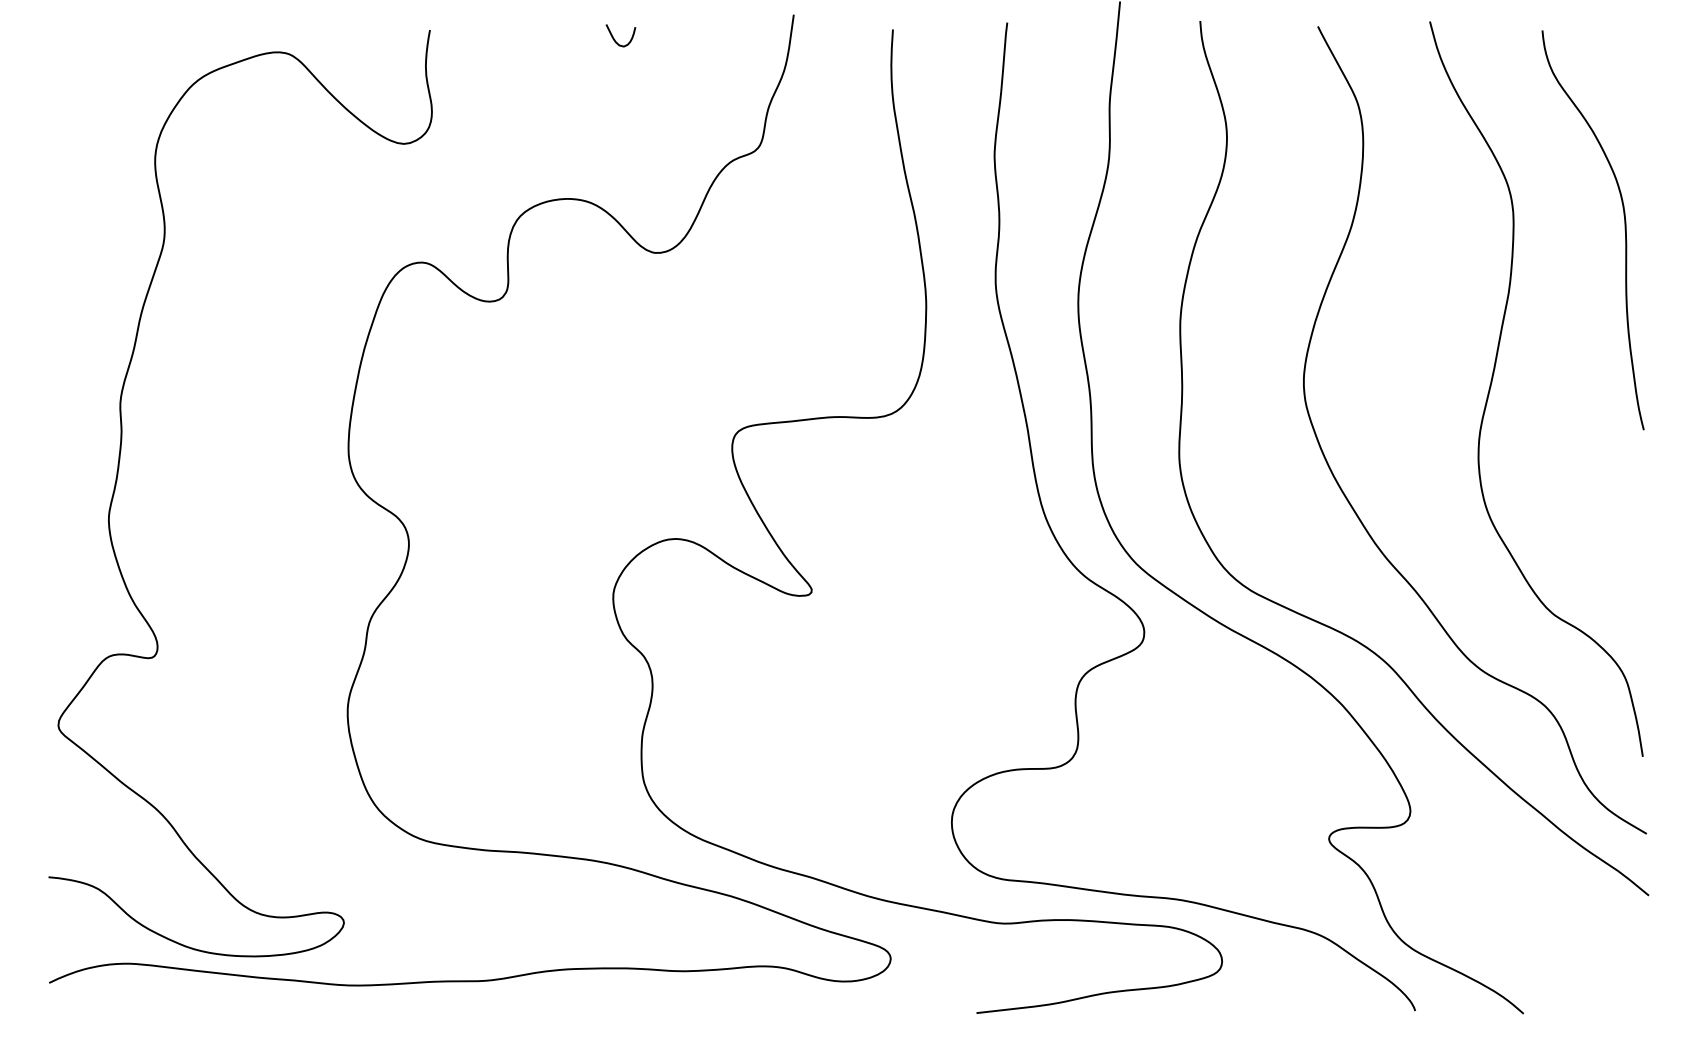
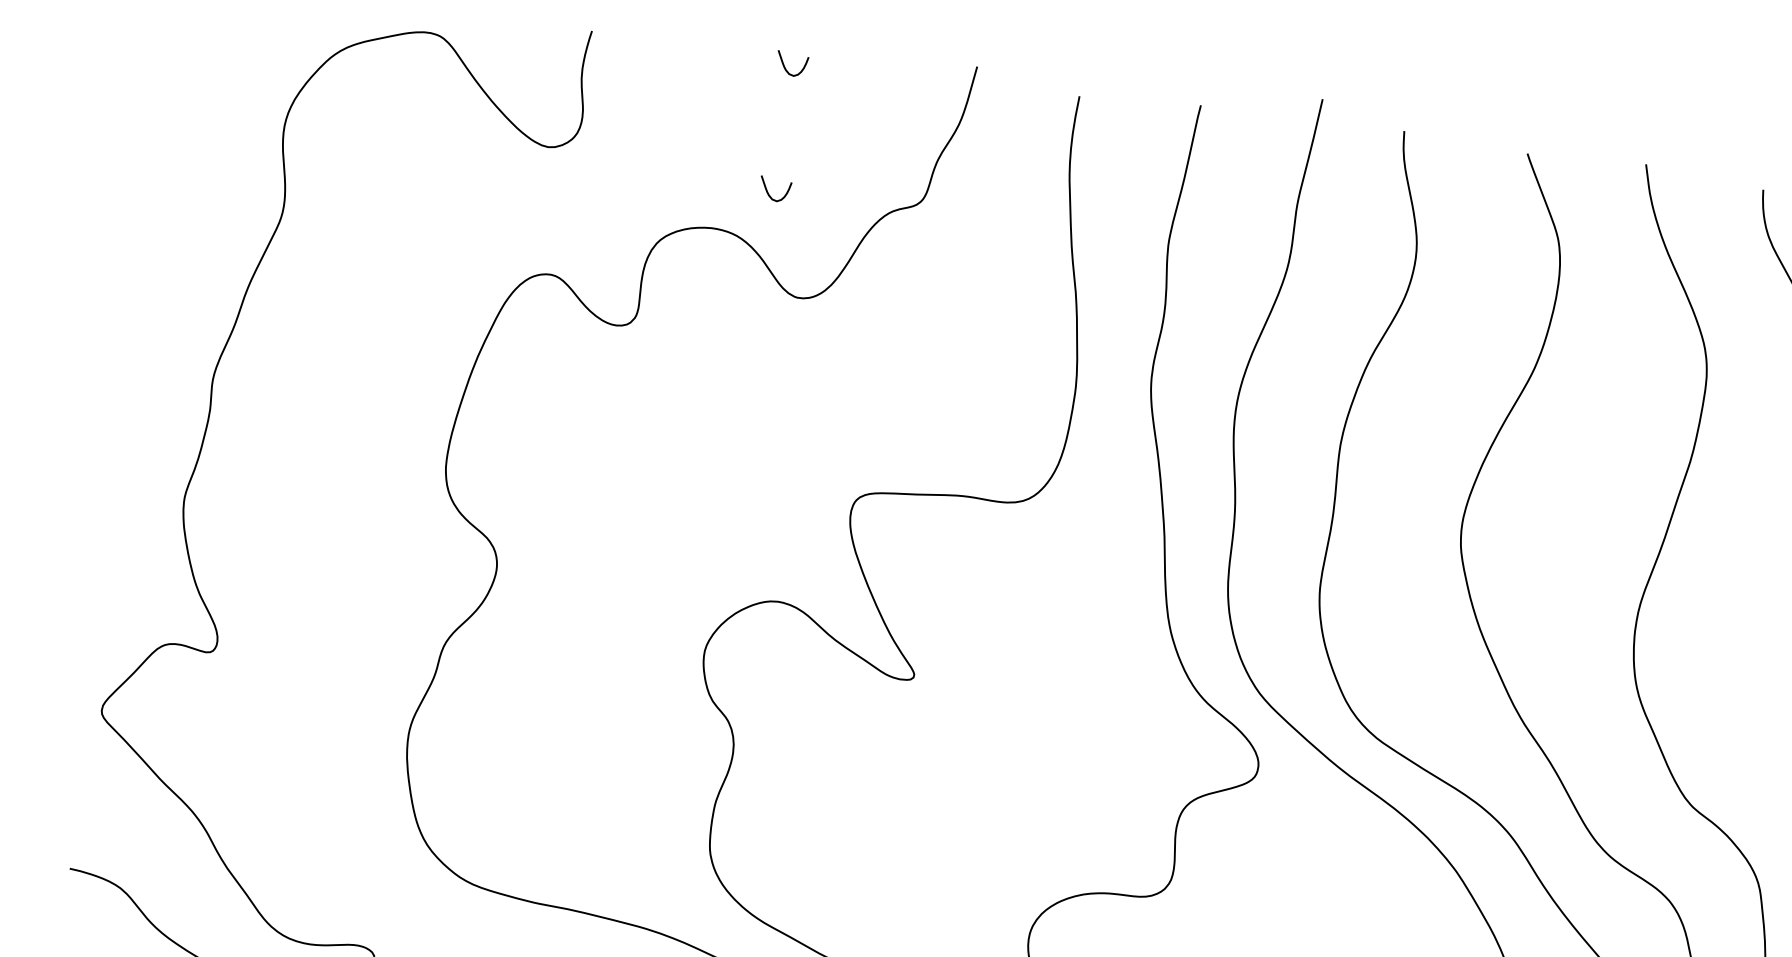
curve: (615, 158) -> (769, 192), added

